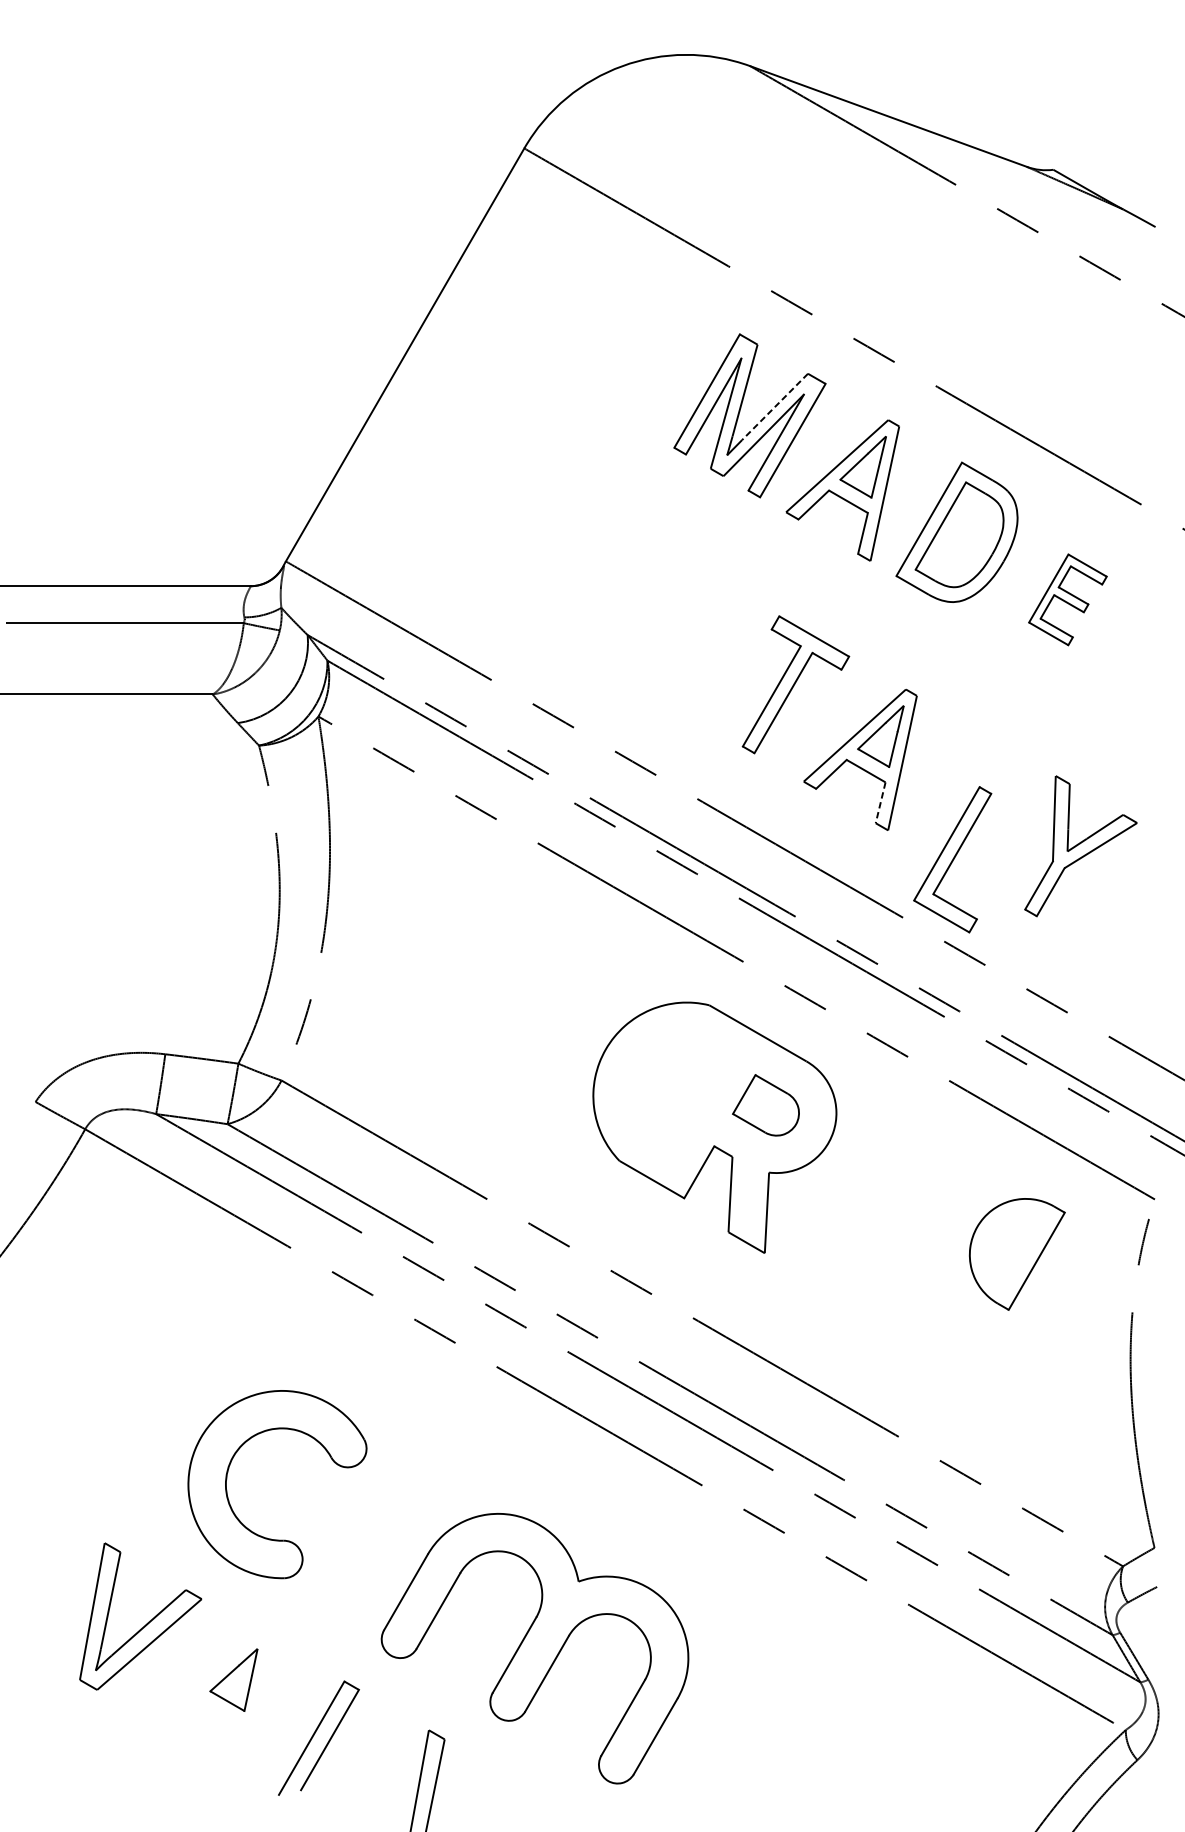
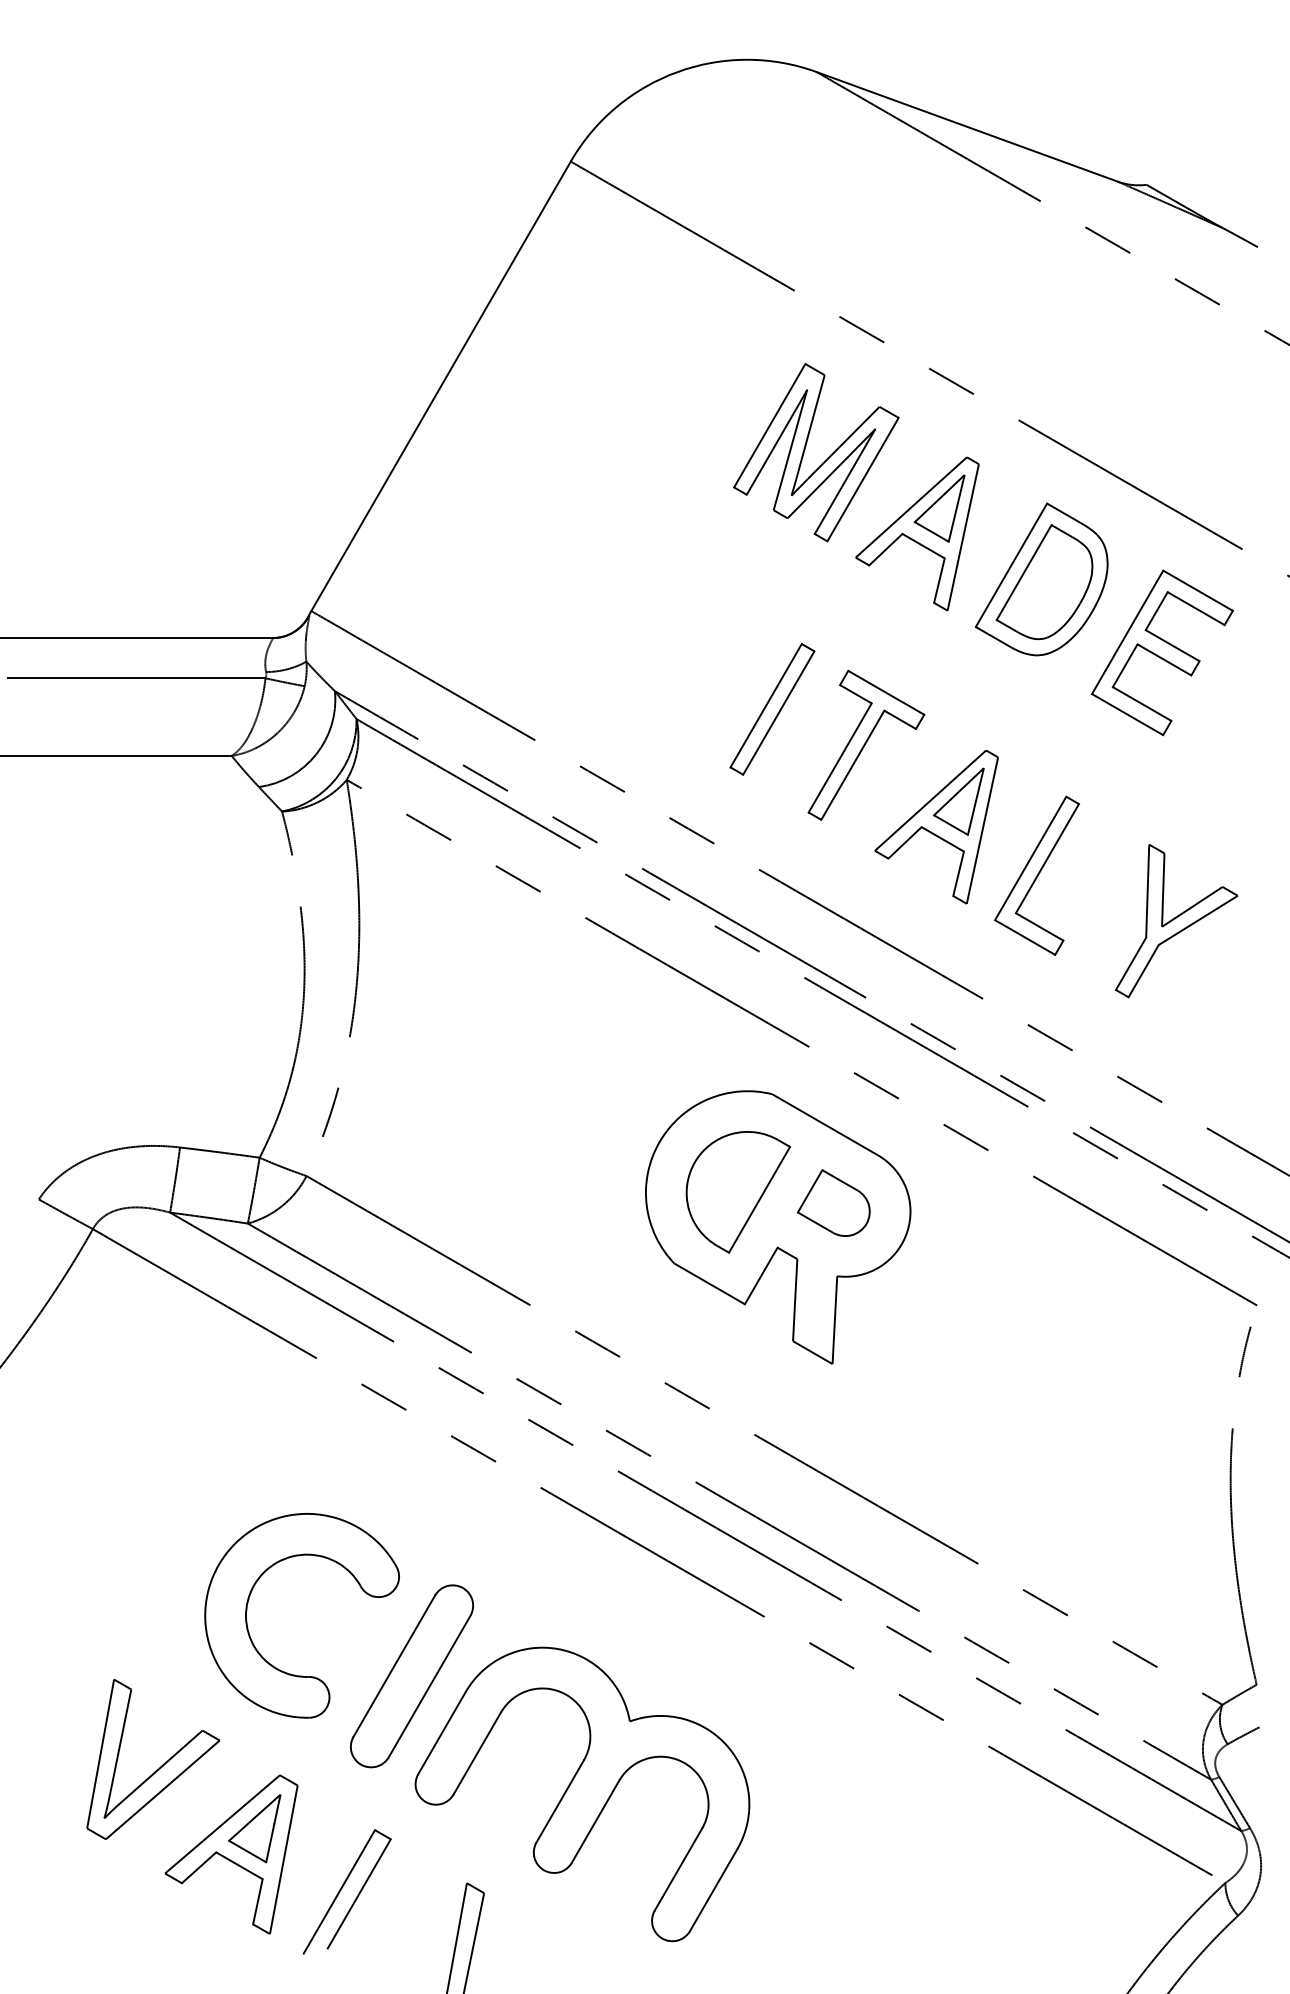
line: (774, 407) -> (843, 443), dashed -> solid
part: (1067, 599) -> (1162, 652), size x1.67
part: (709, 651) -> (772, 709), added
line: (880, 802) -> (958, 873), dashed -> solid
part: (952, 859) -> (1036, 875), moved
part: (1017, 1254) -> (738, 1192), moved
part: (378, 1540) -> (412, 1676), added
part: (212, 1703) -> (231, 1854), added

